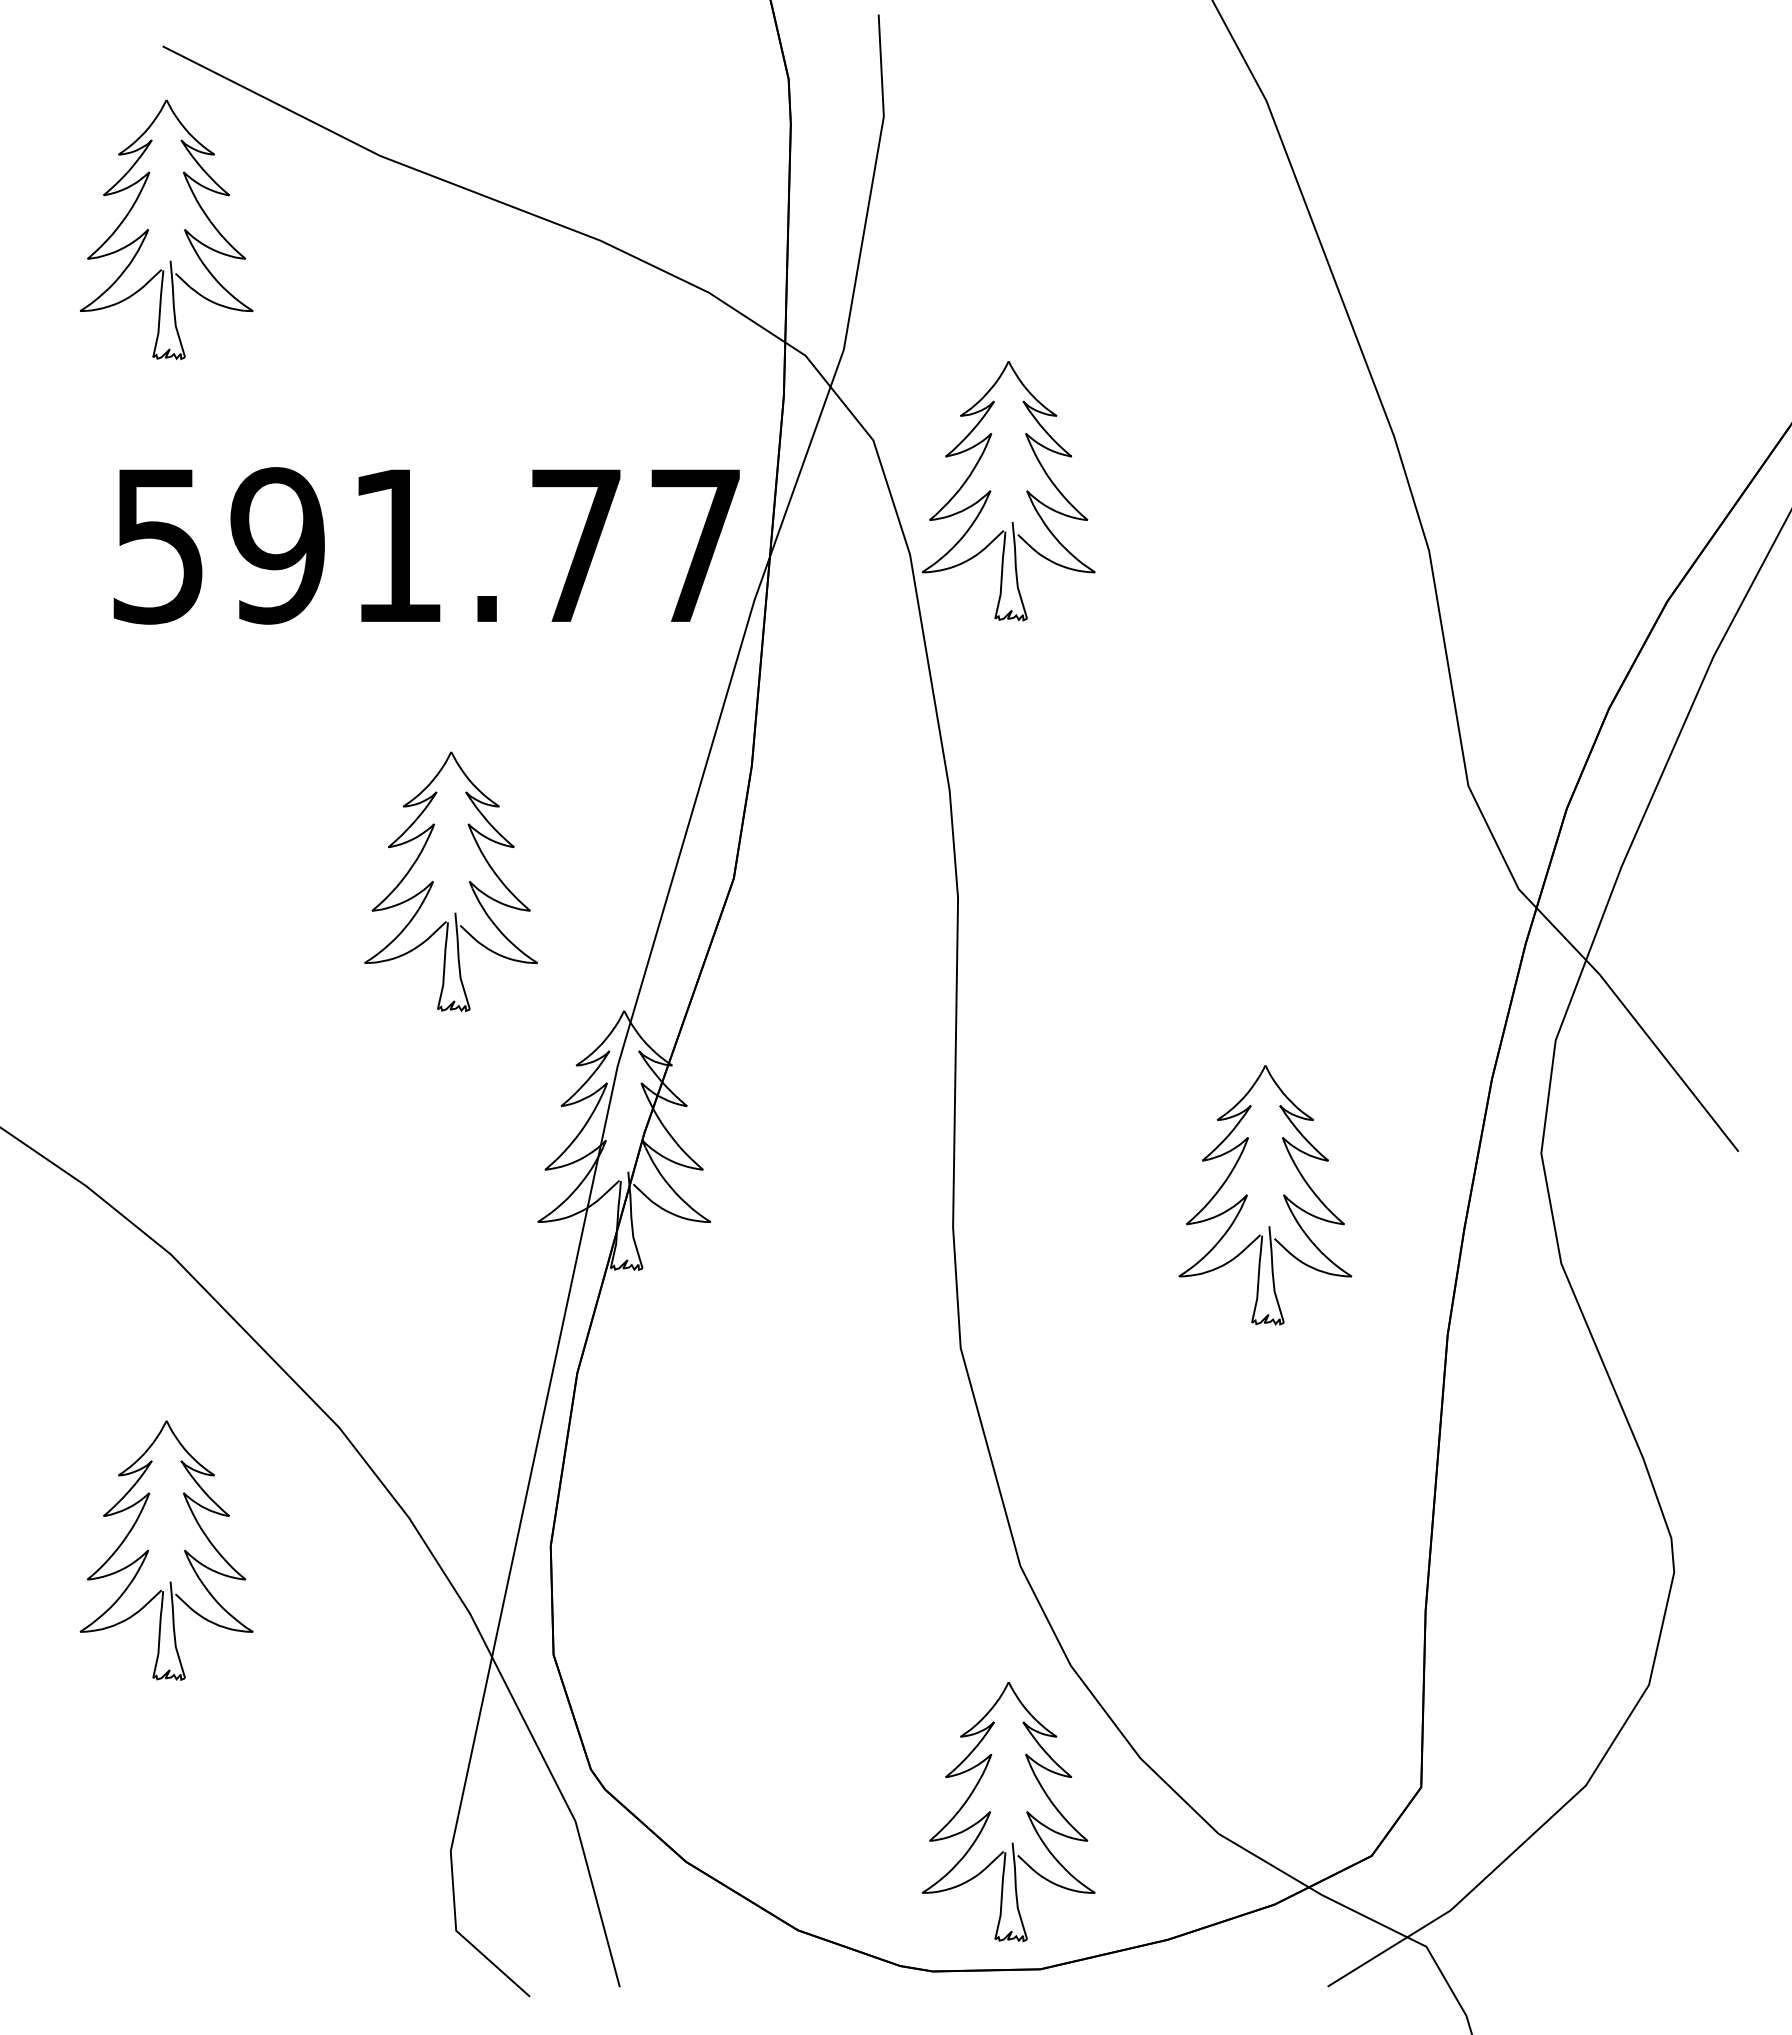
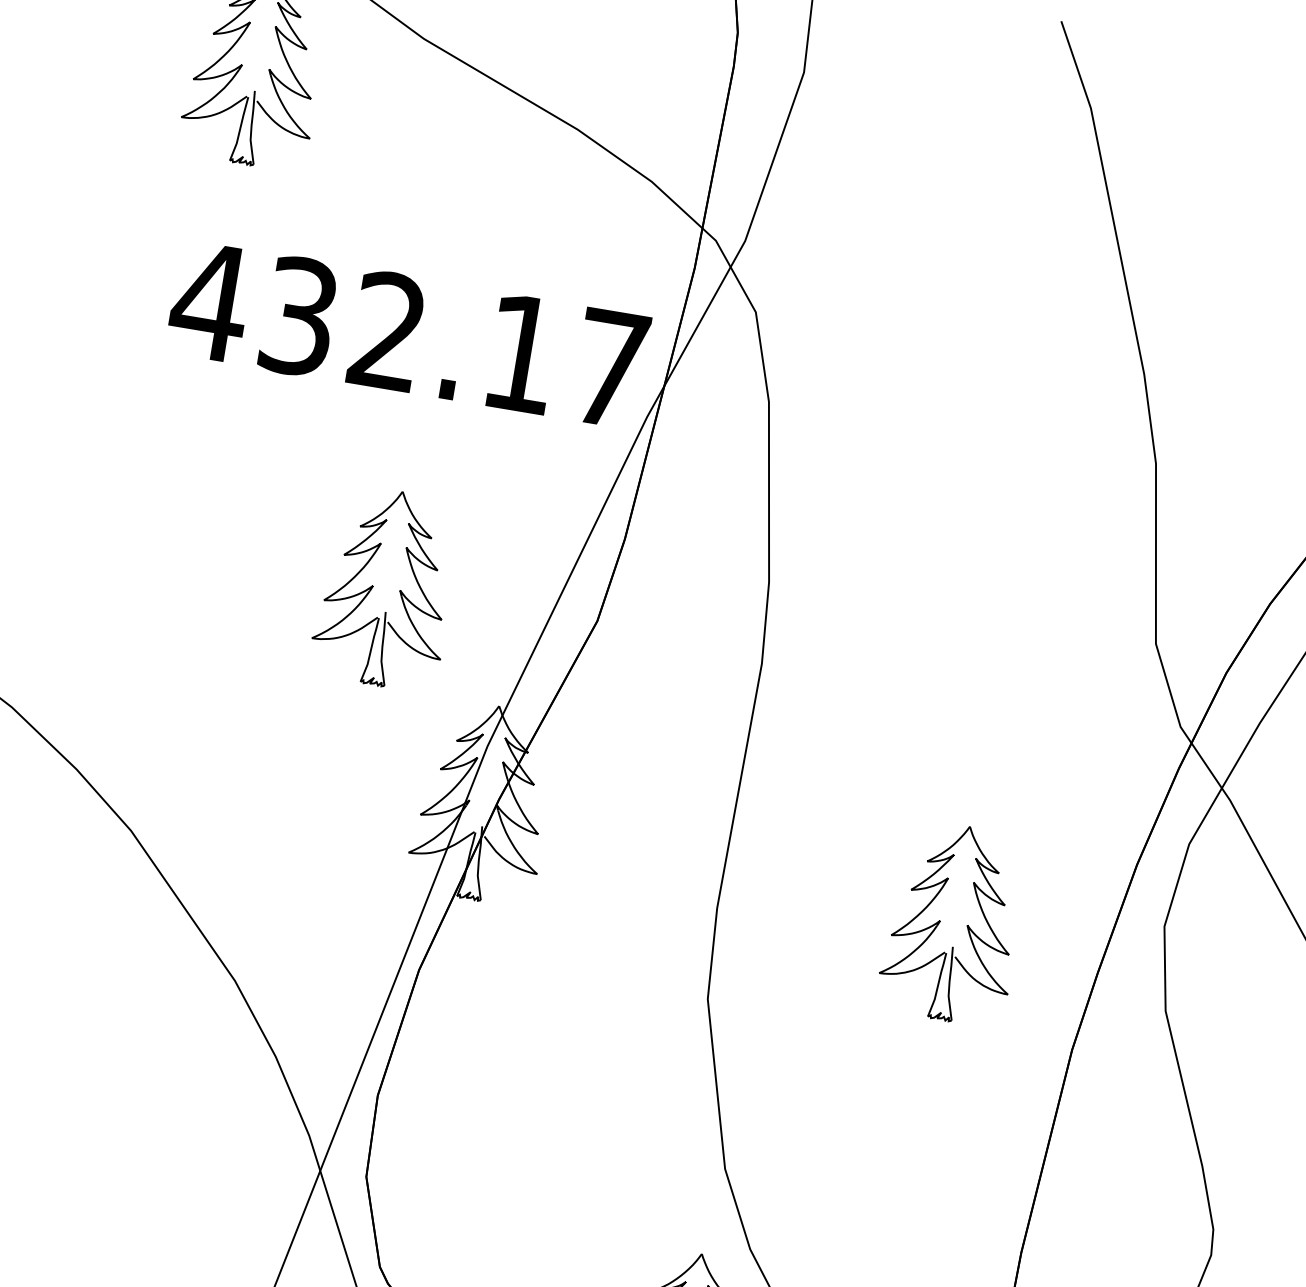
part: (991, 491) -> (837, 365), removed
text: (364, 545) -> (363, 327), 591.77 -> 432.17
part: (148, 1550) -> (77, 1048), removed

